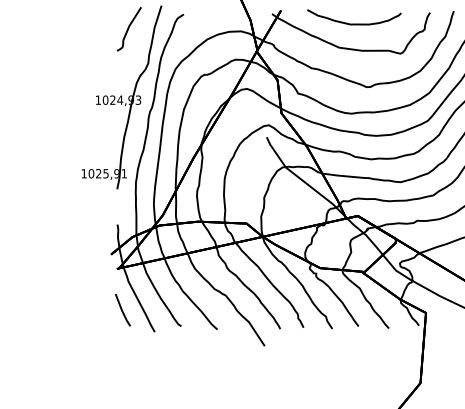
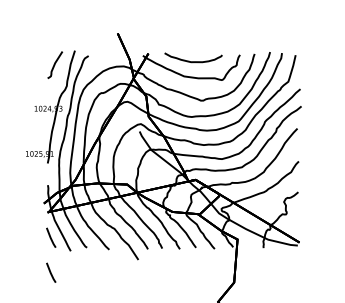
line: (123, 366) -> (51, 272), added

